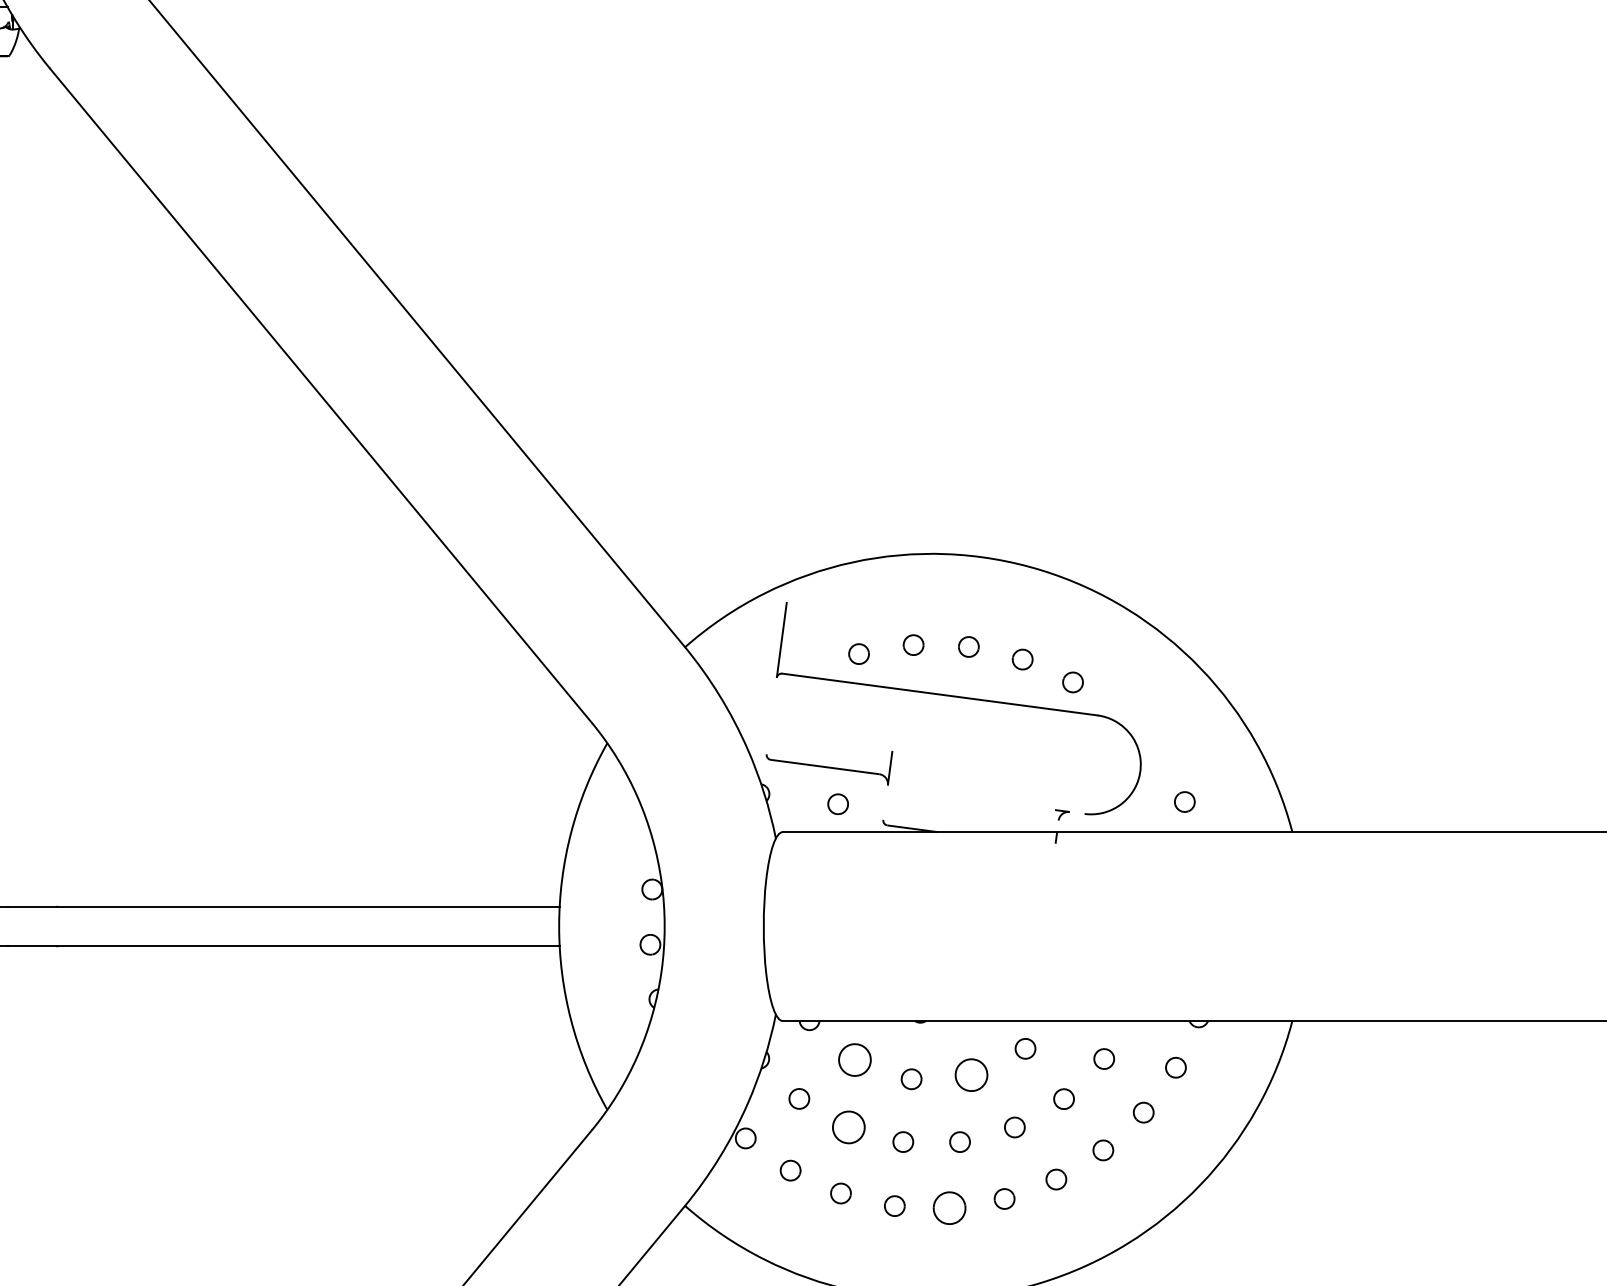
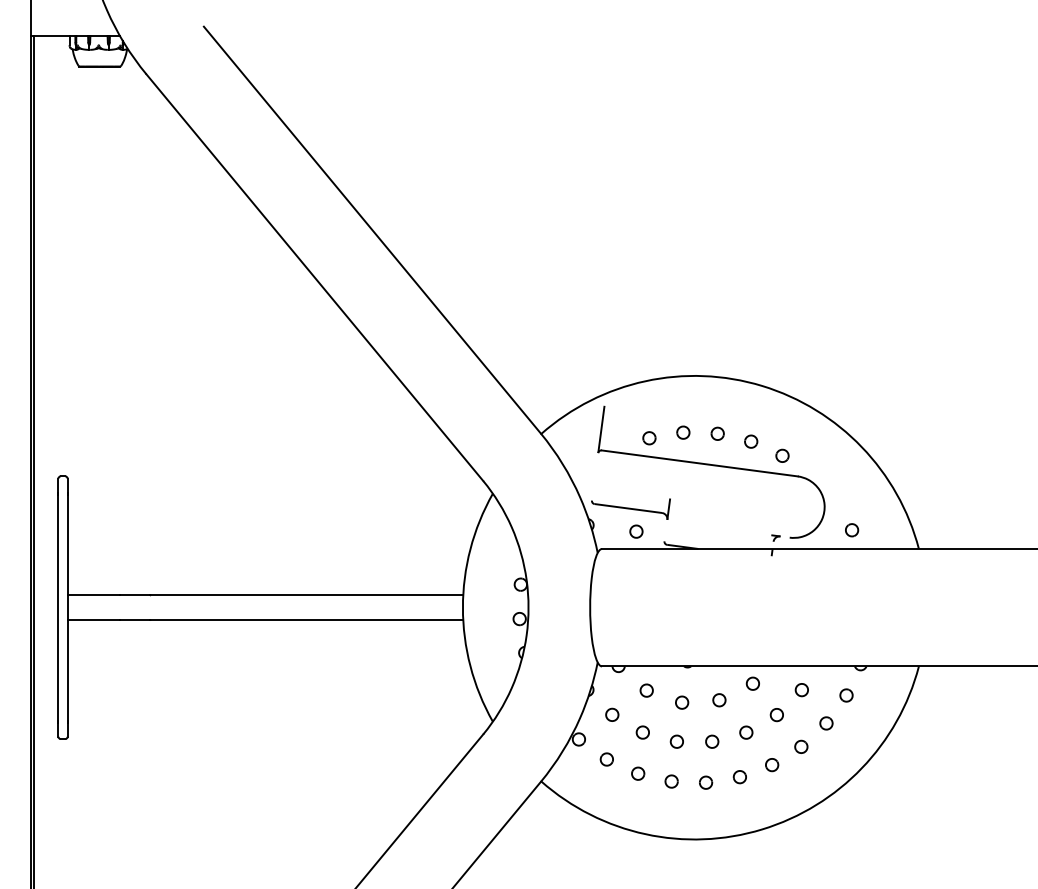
part: (854, 1059) -> (646, 690), size x0.62
part: (971, 1075) -> (719, 700), size x0.62
part: (847, 1127) -> (642, 732), size x0.62
part: (950, 1207) -> (706, 782), size x0.62

